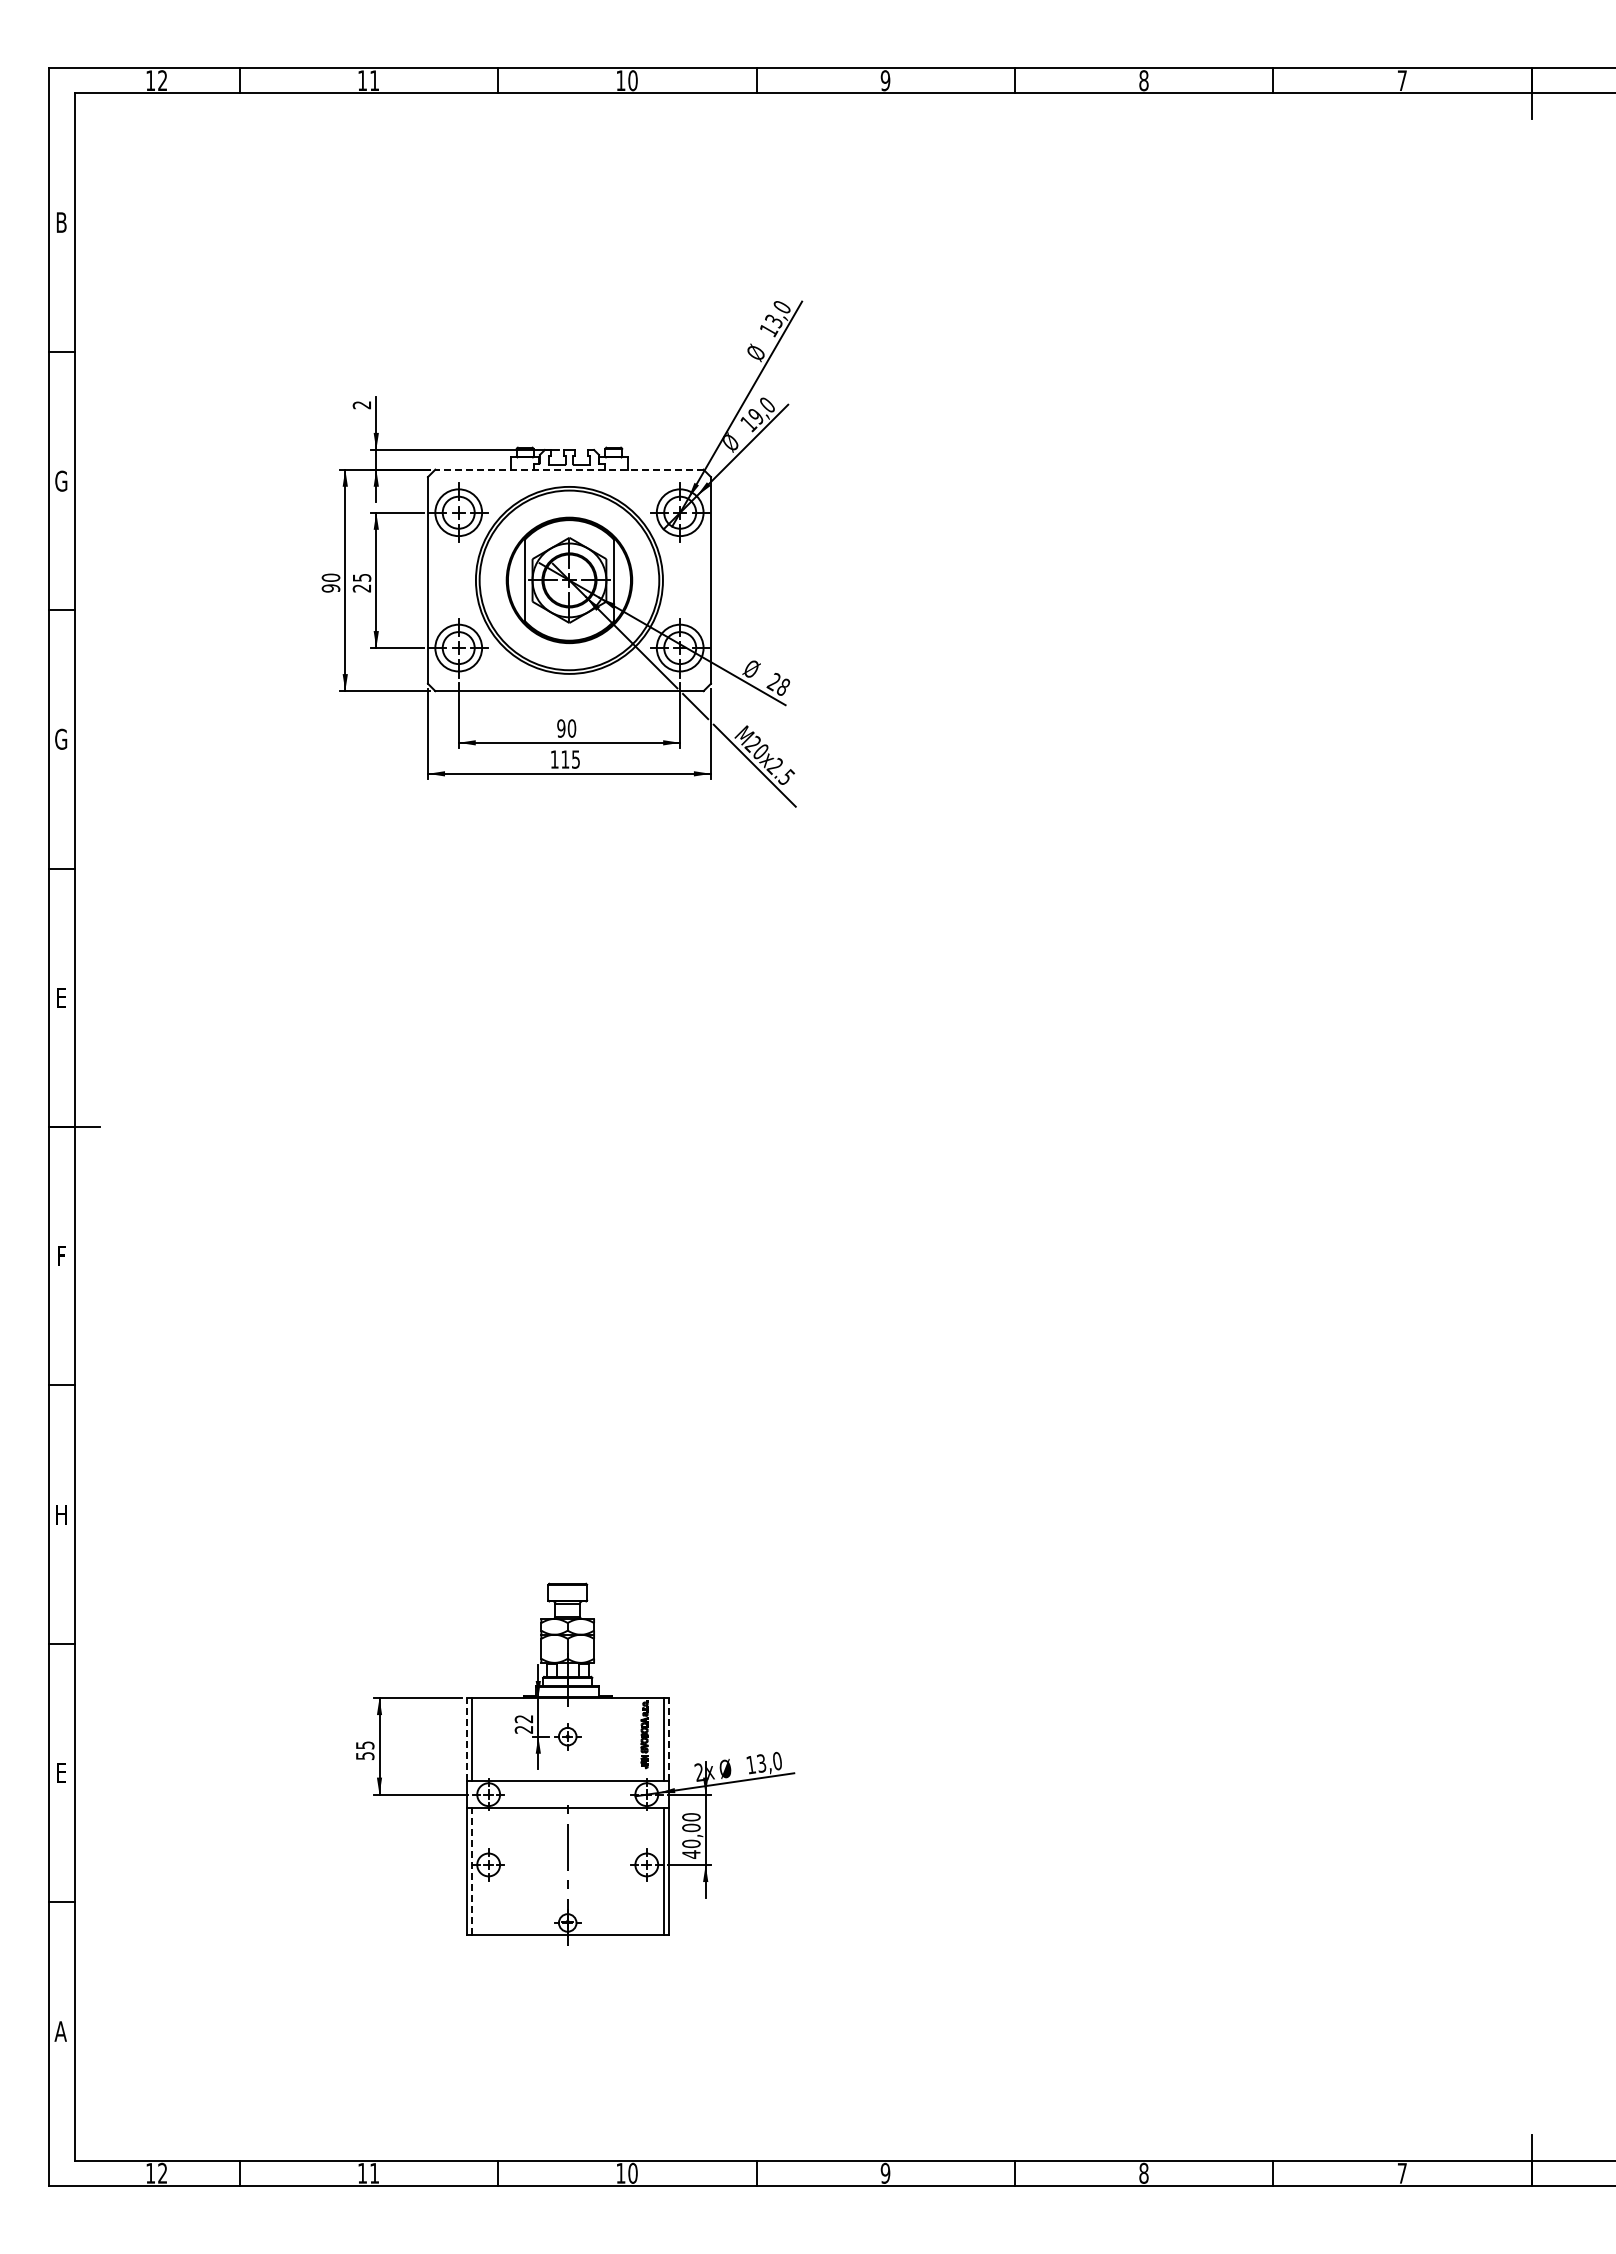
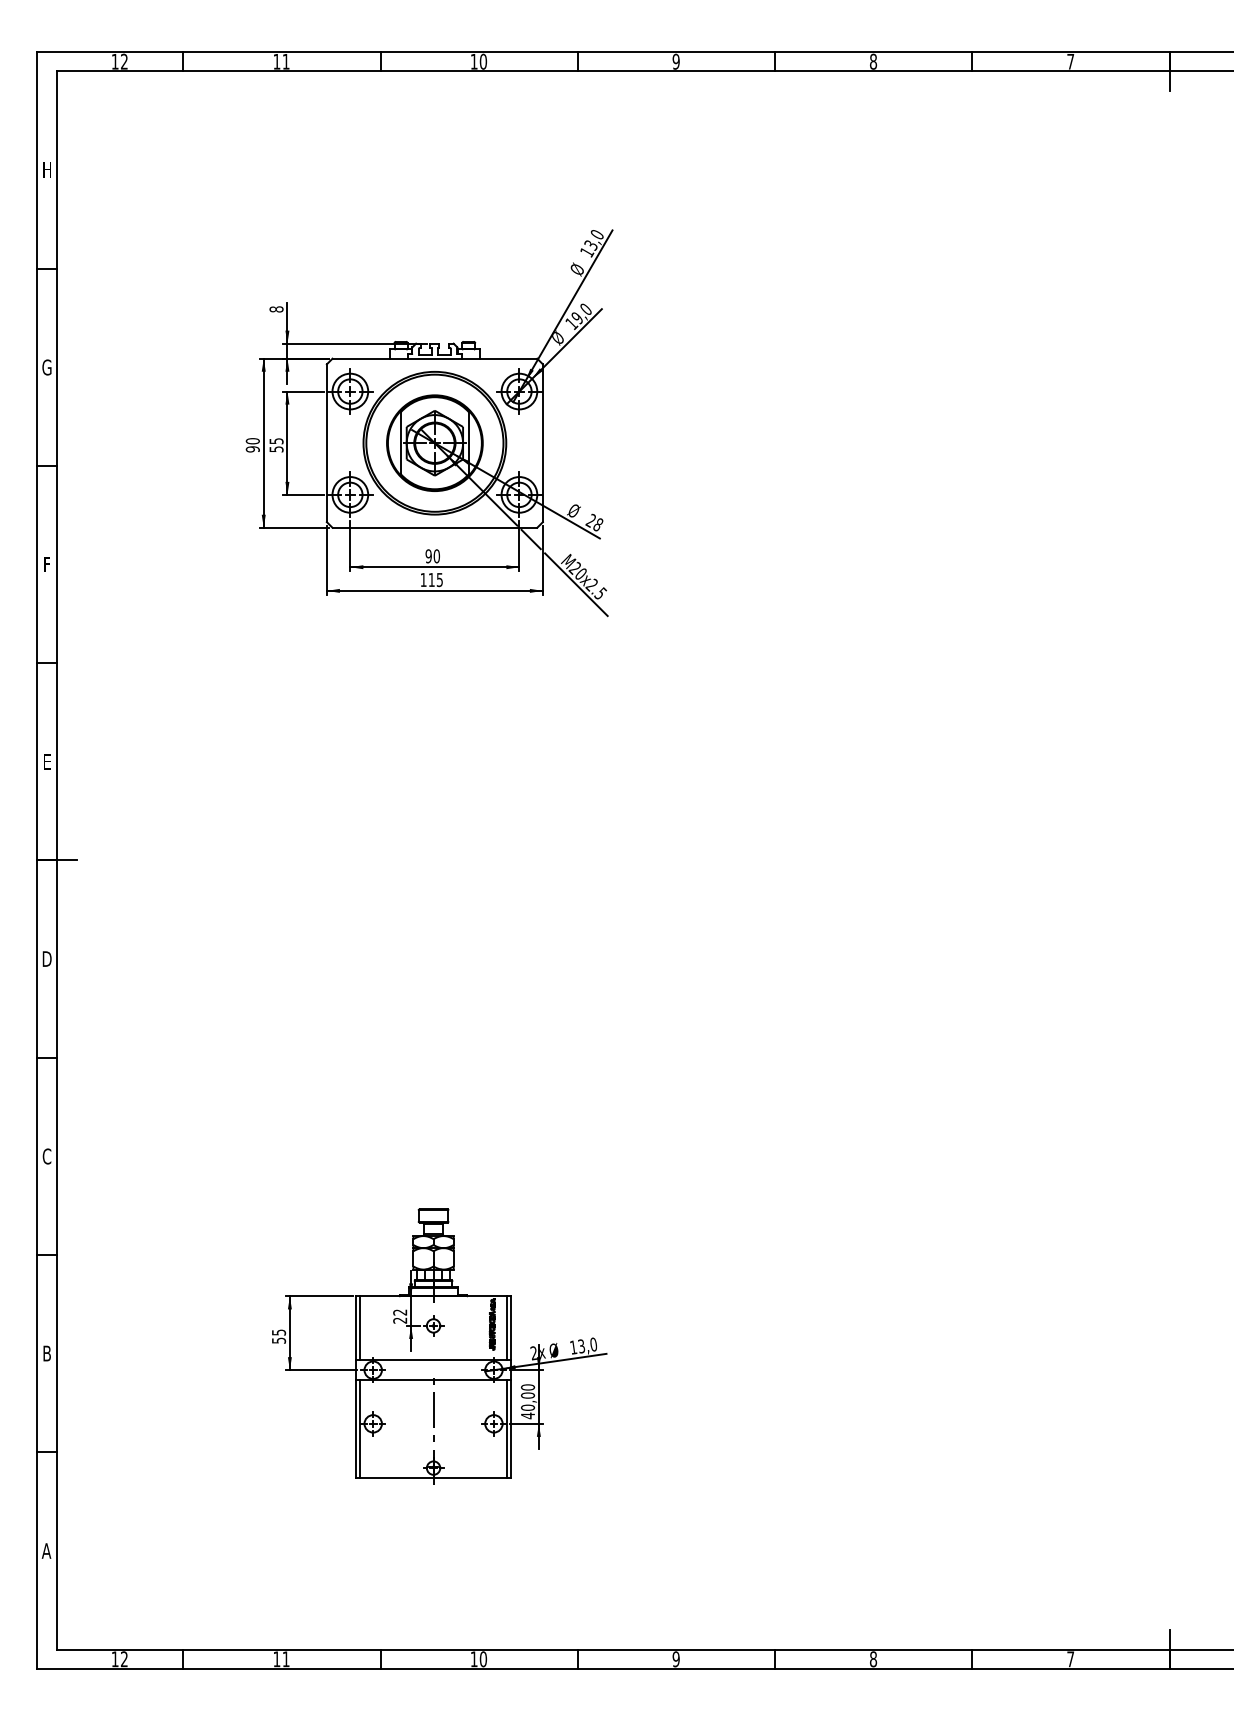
text: (61, 222) -> (47, 170), B -> H
text: (361, 405) -> (276, 309), 2 -> 8
line: (568, 469) -> (434, 358), dashed -> solid
text: (361, 588) -> (276, 449), 25 -> 55
text: (61, 738) -> (47, 563), G -> F
text: (61, 1255) -> (47, 958), F -> D
text: (60, 1514) -> (46, 1156), H -> C
line: (466, 1739) -> (356, 1328), dashed -> solid
line: (668, 1739) -> (510, 1328), dashed -> solid
text: (61, 1772) -> (47, 1353), E -> B
line: (471, 1871) -> (360, 1428), dashed -> solid

